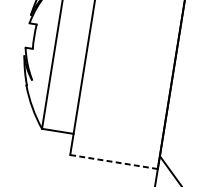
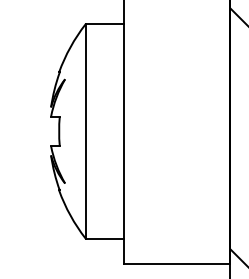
line: (113, 162) -> (176, 264), dashed -> solid

